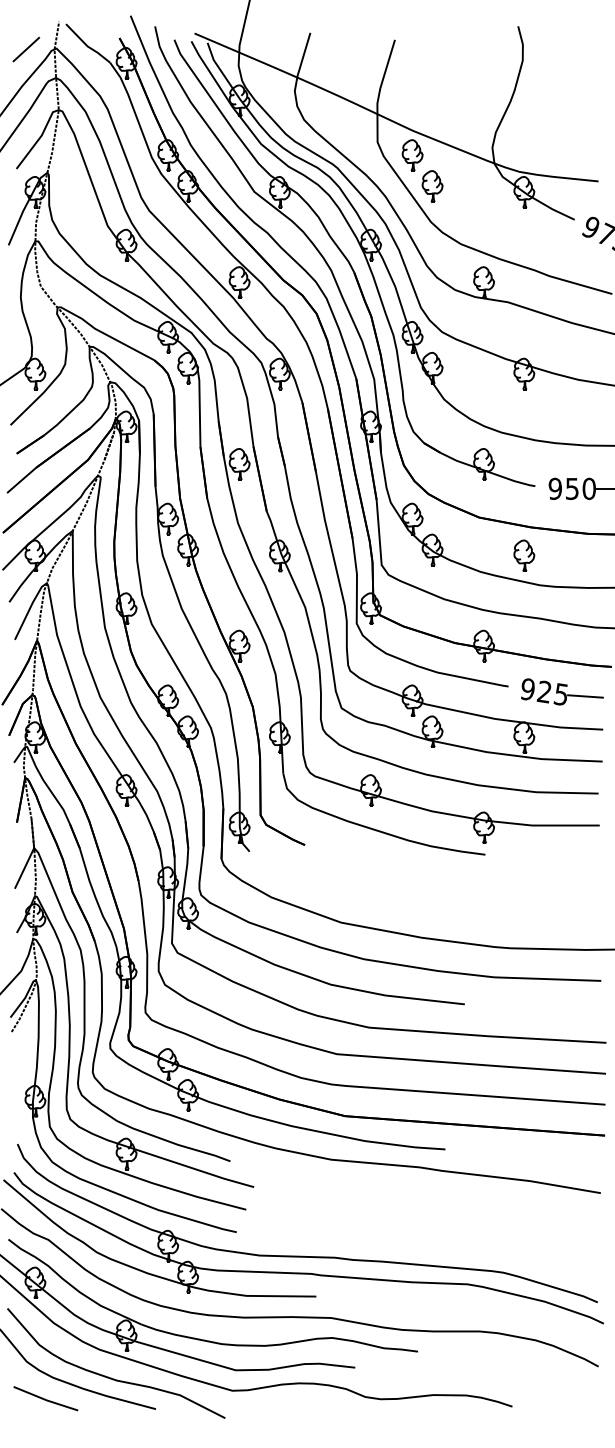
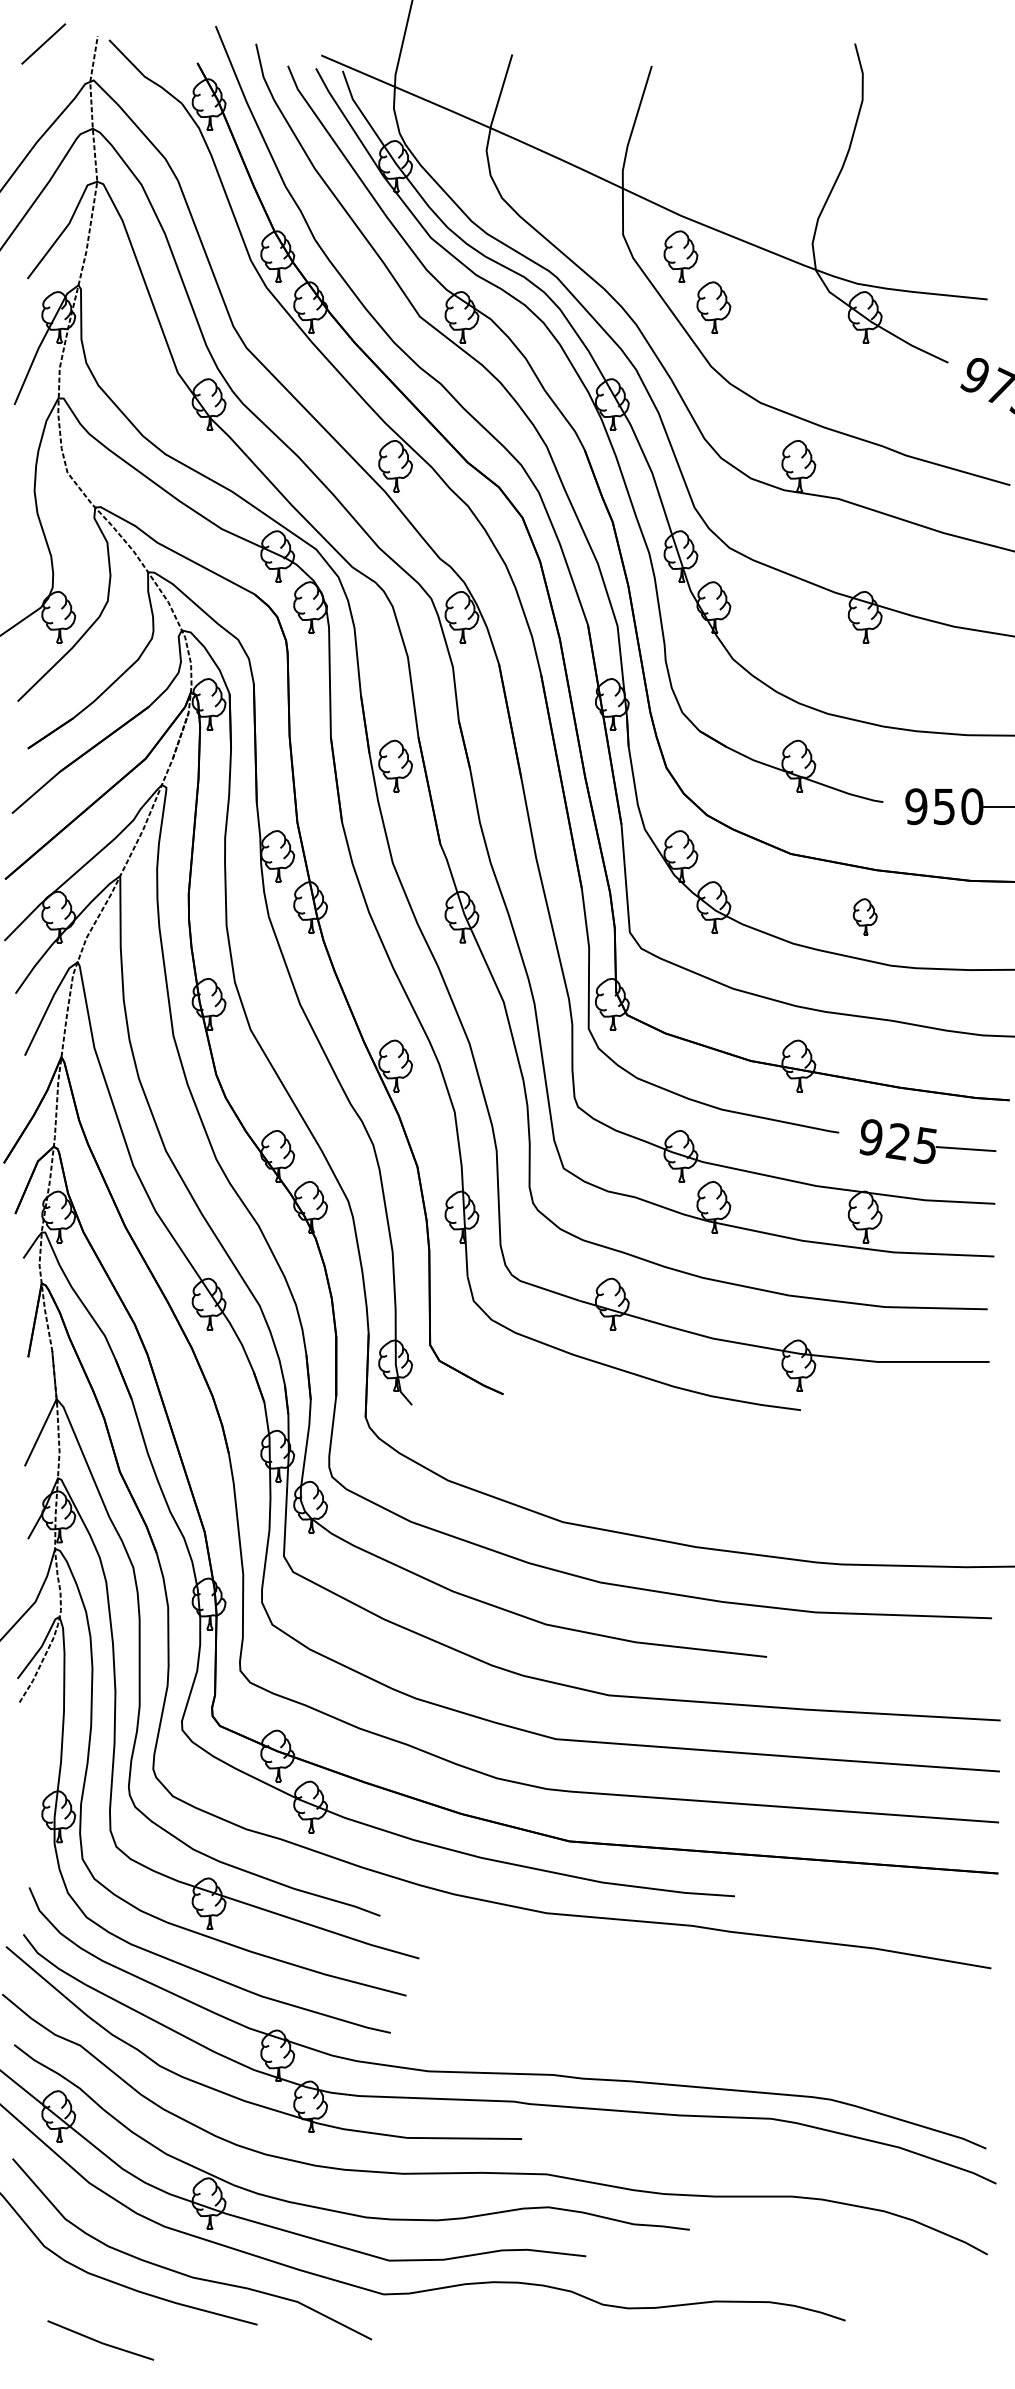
line: (25, 49) -> (42, 43), moved
part: (524, 555) -> (865, 916), size x0.7
line: (45, 1398) -> (100, 2340), moved

